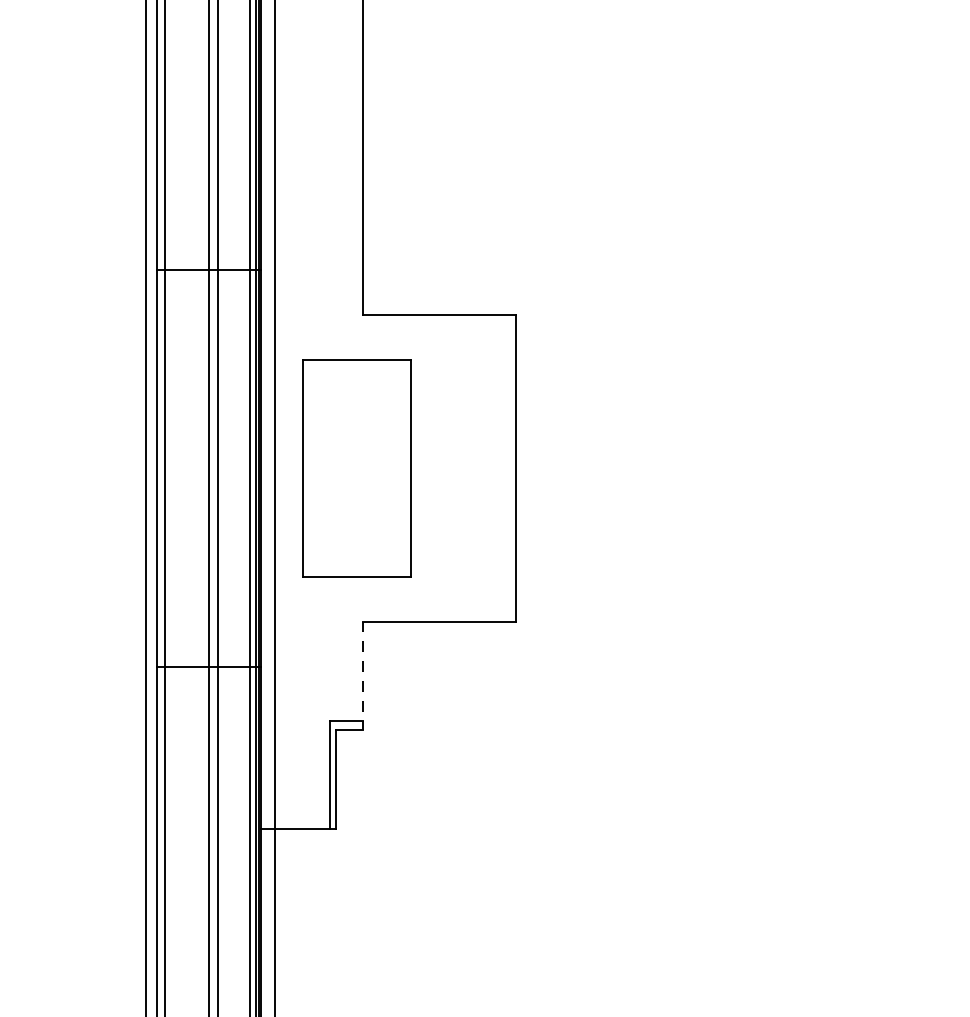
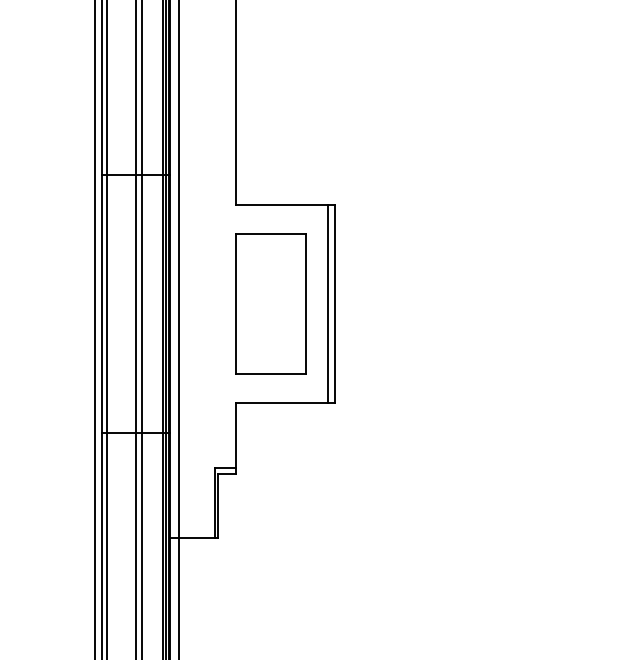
part: (356, 467) -> (270, 303), moved
line: (505, 467) -> (328, 303), added
line: (362, 677) -> (235, 439), dashed -> solid

